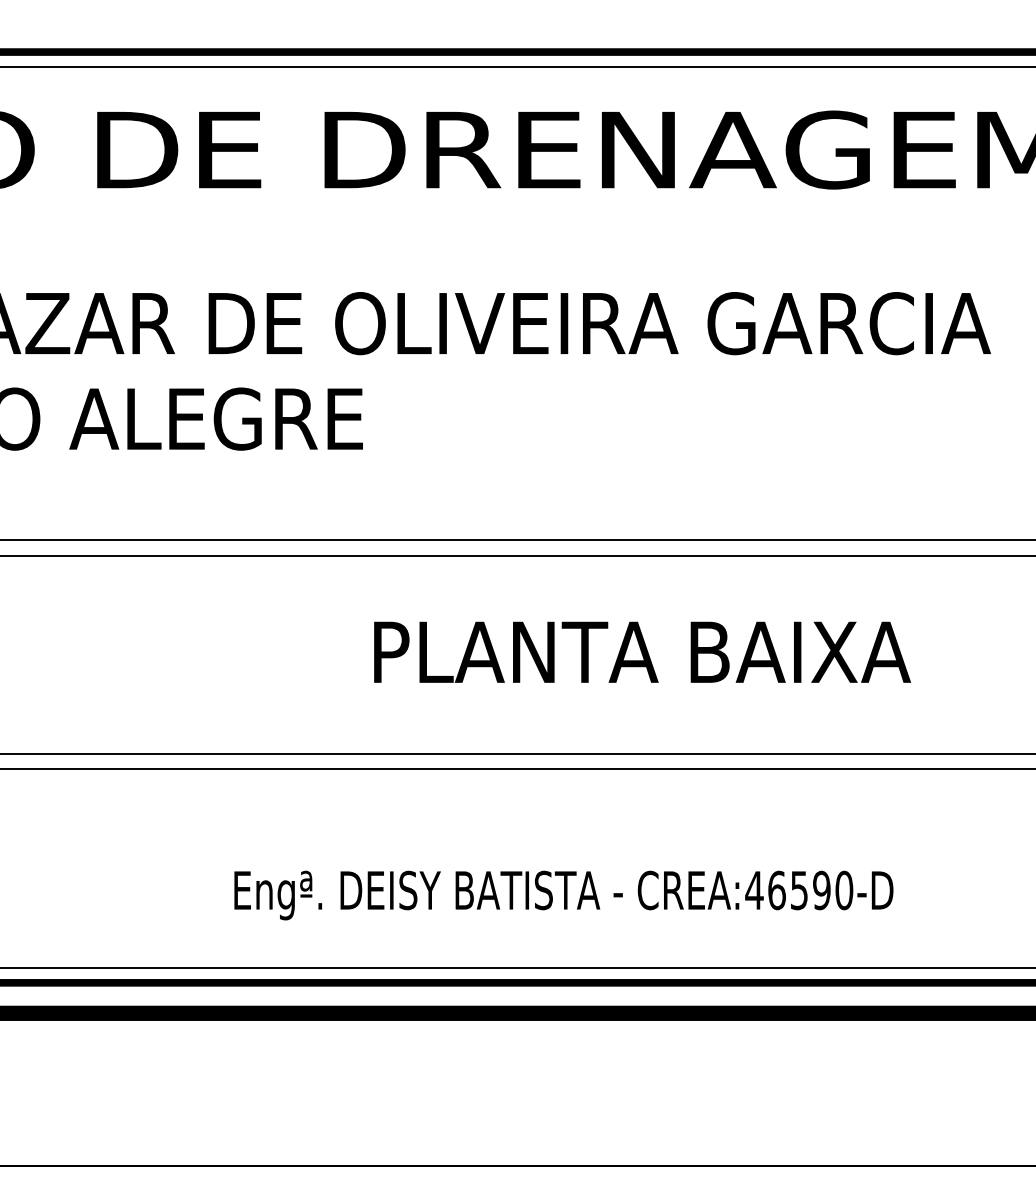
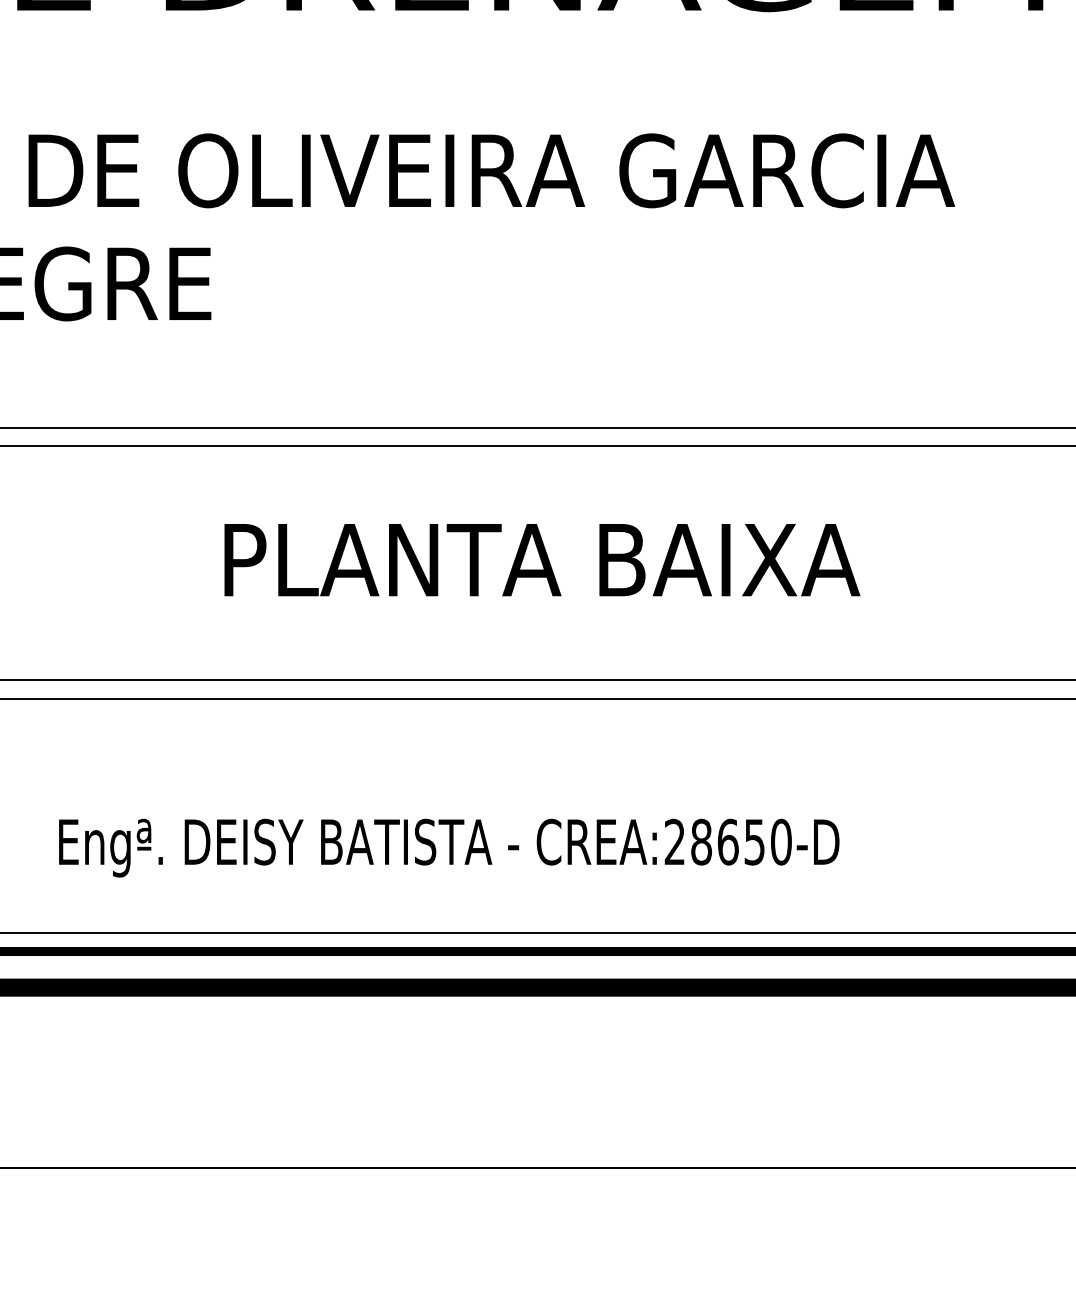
text: (787, 890) -> (714, 842), CREA:46590-D -> CREA:28650-D

